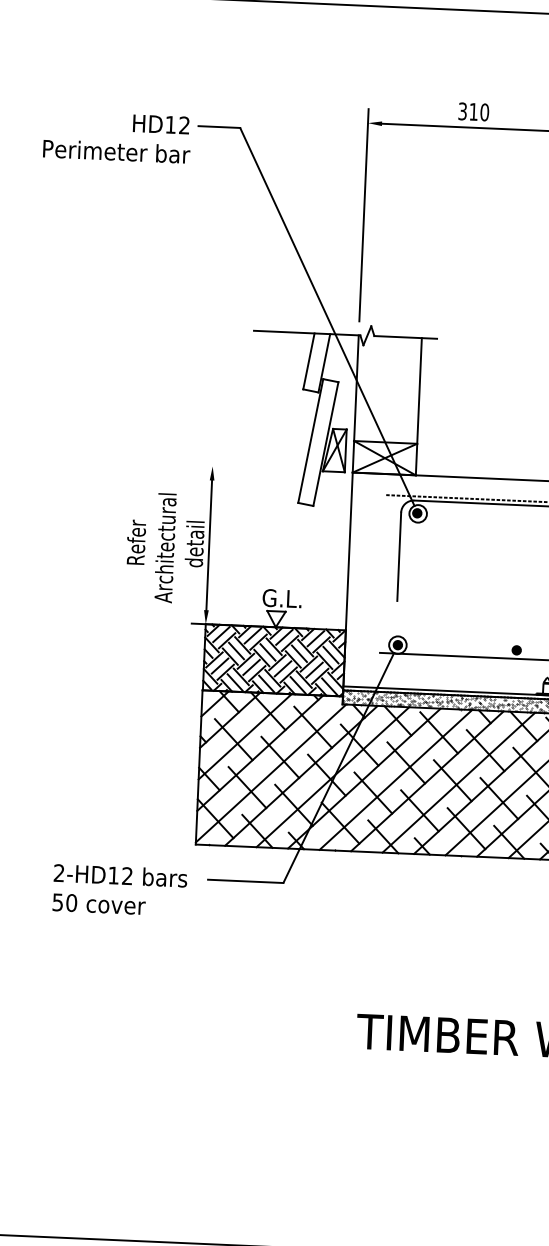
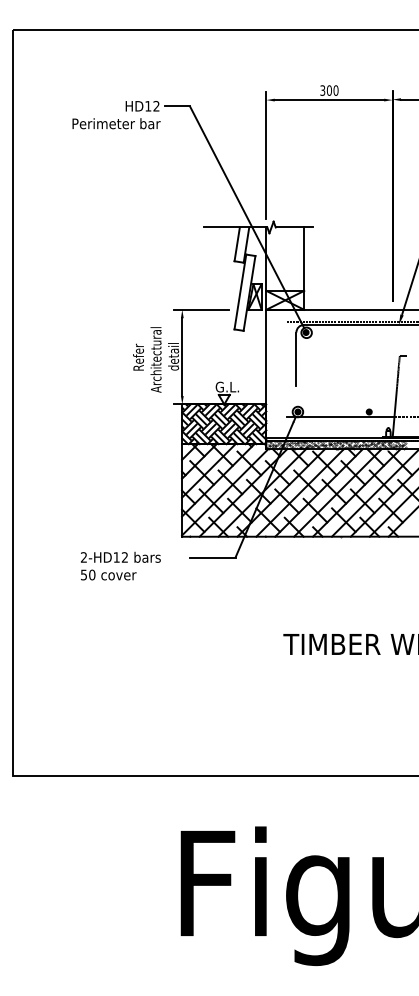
text: (472, 111) -> (328, 90), 310 -> 300
line: (244, 467) -> (201, 309), added
text: (119, 889) -> (120, 565), moved

